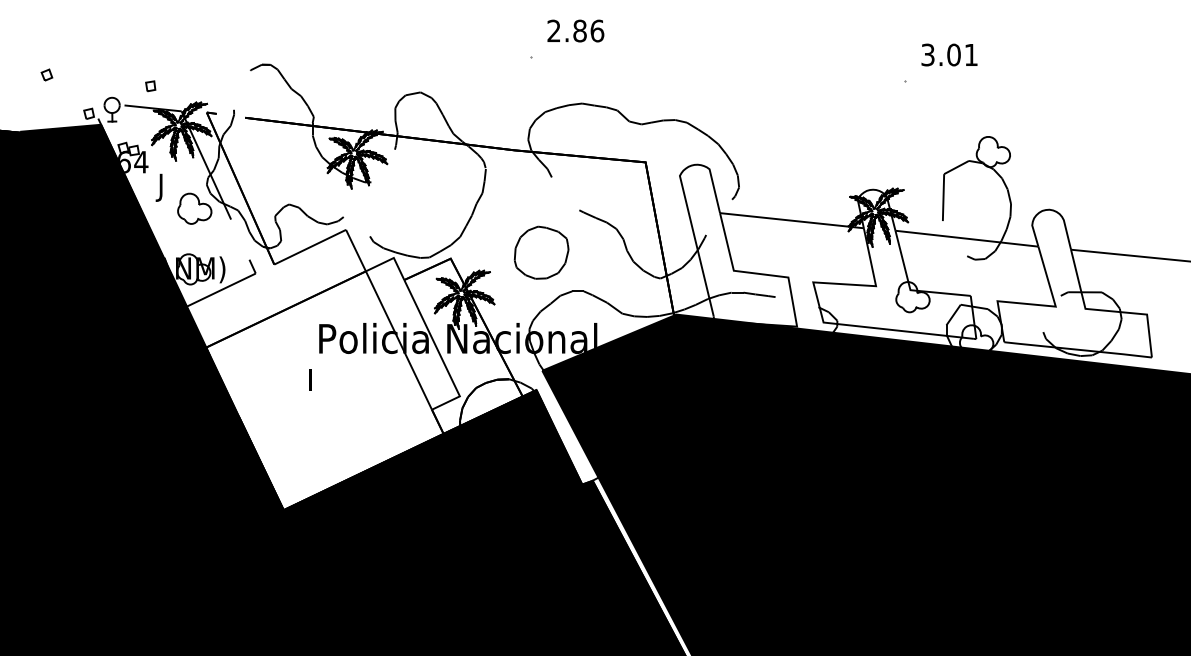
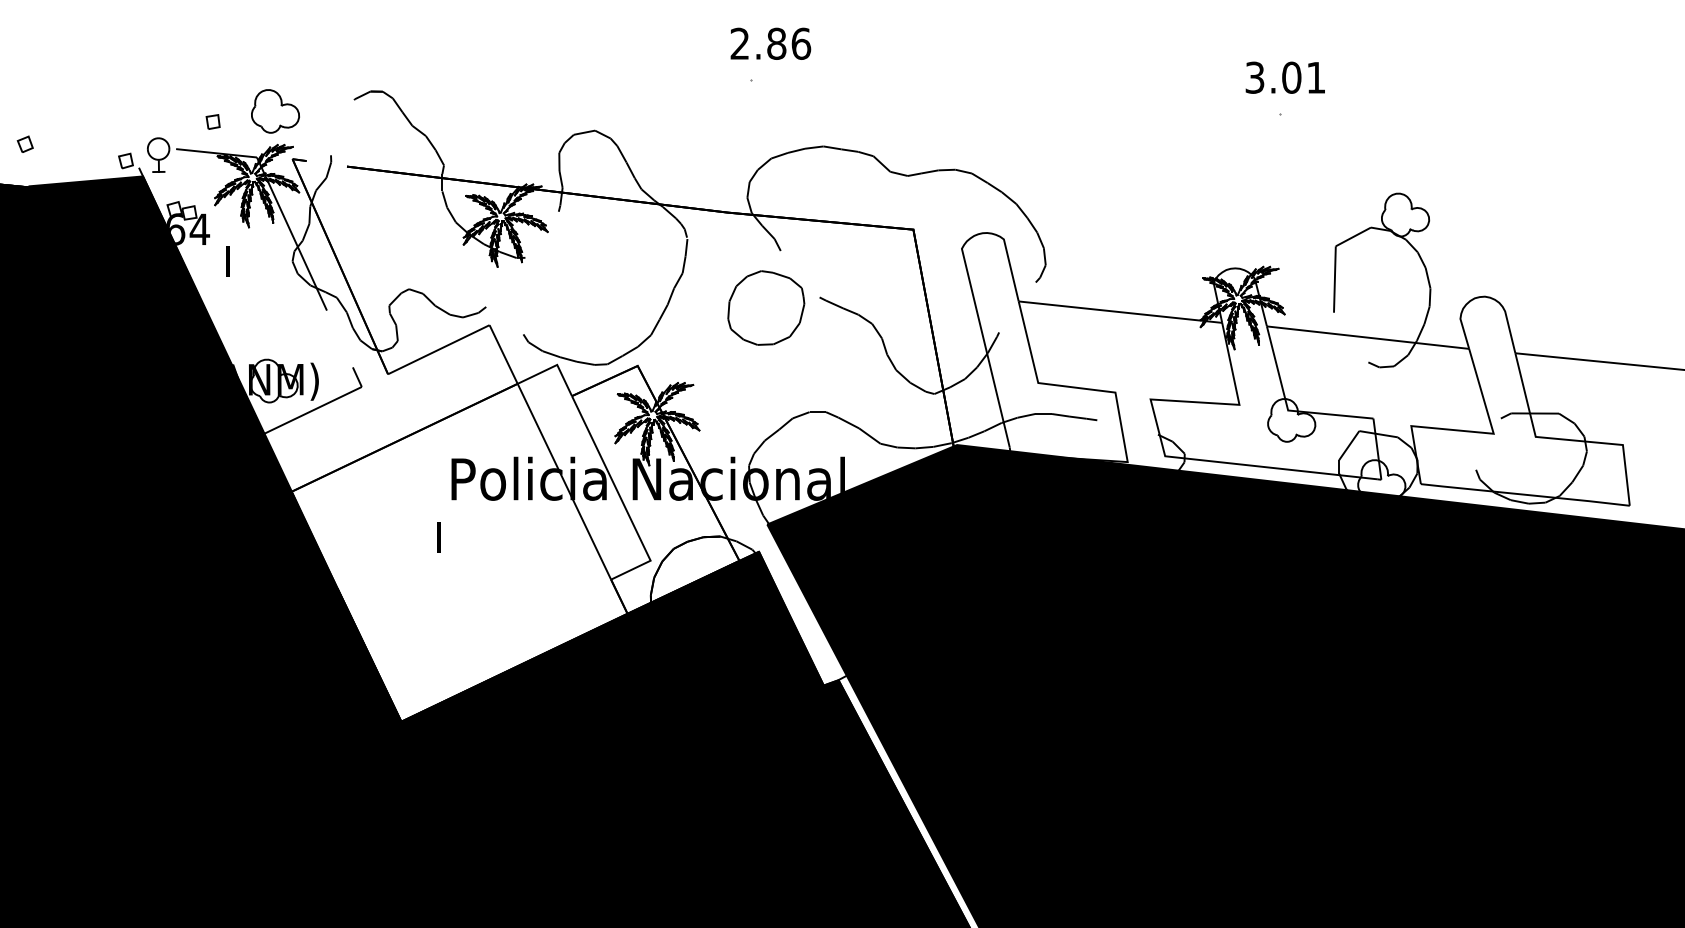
text: (575, 30) -> (770, 43), moved
text: (949, 54) -> (1285, 77), moved
part: (46, 74) -> (24, 143), moved
text: (158, 187) -> (224, 265), J -> I
part: (194, 208) -> (275, 110), moved
part: (541, 252) -> (766, 307), moved

